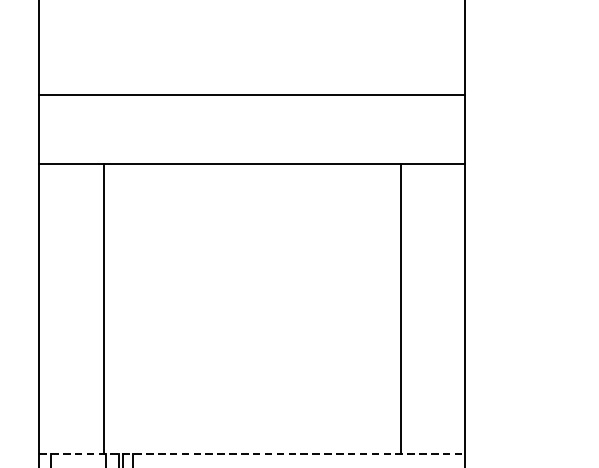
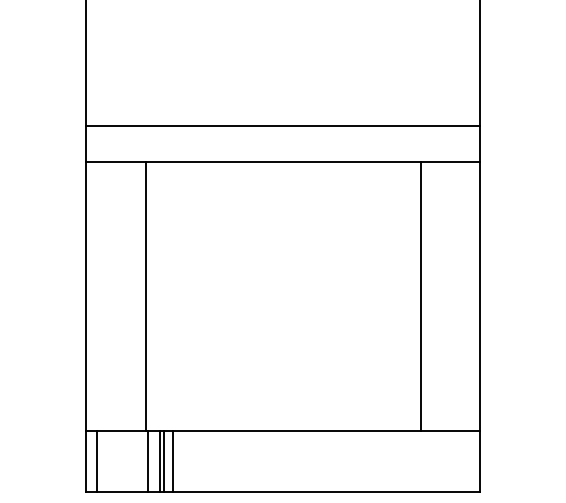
line: (251, 95) -> (282, 125), moved
line: (252, 453) -> (283, 430), dashed -> solid

